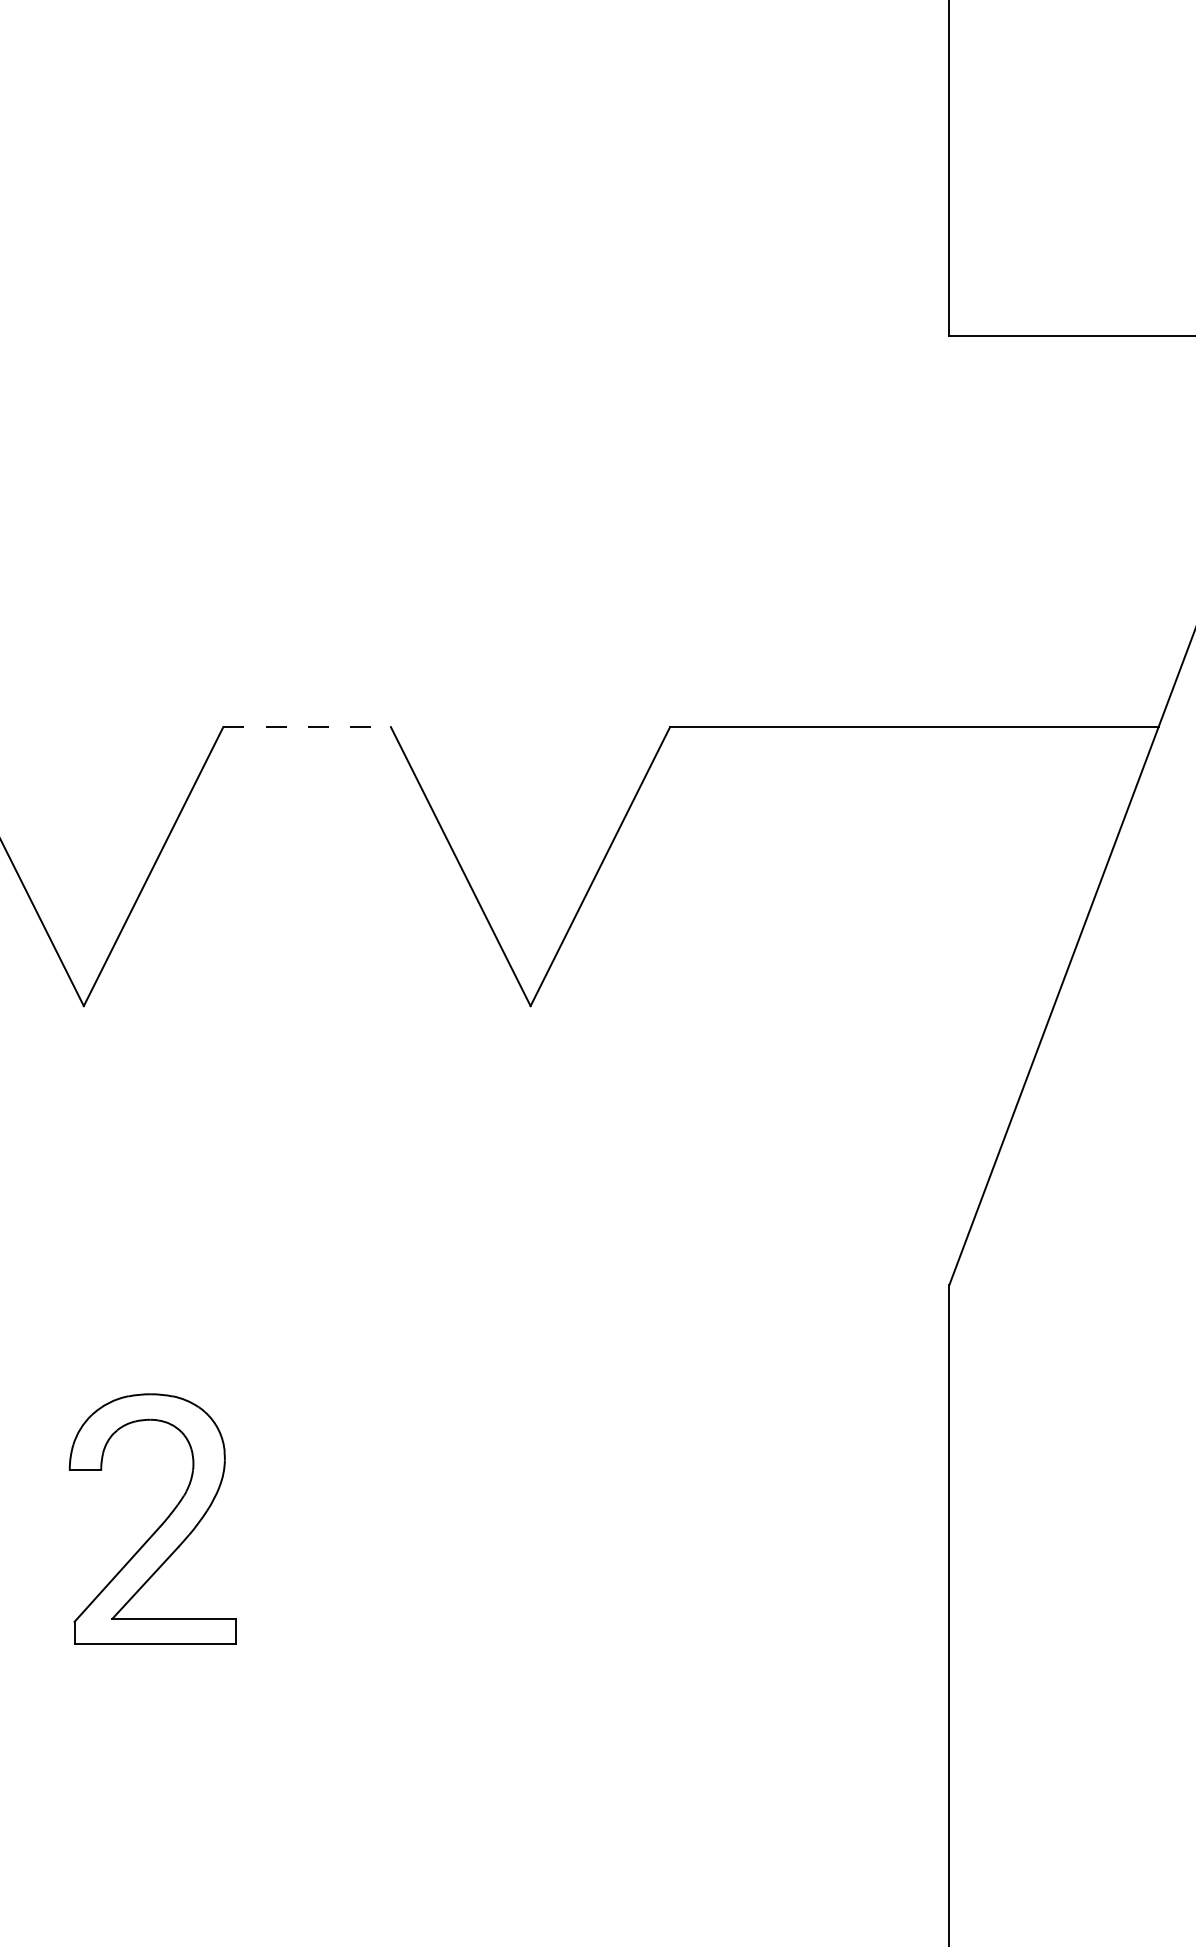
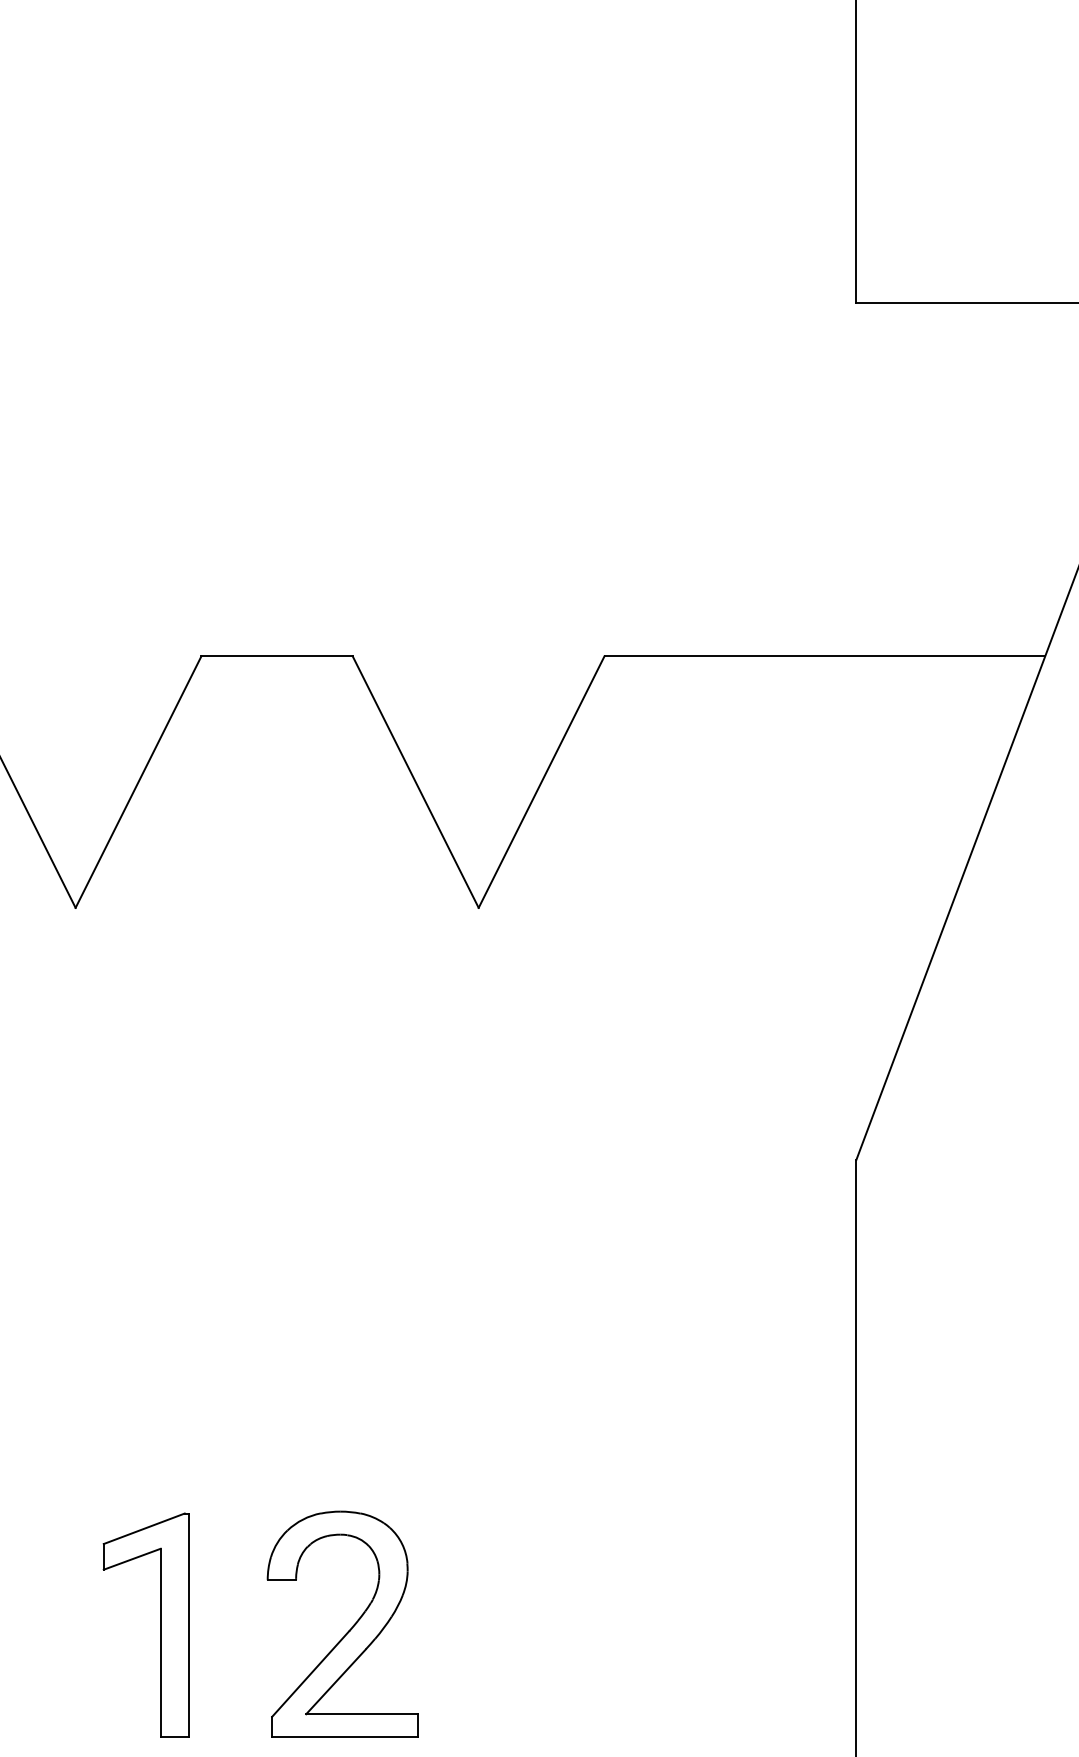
line: (307, 726) -> (277, 655), dashed -> solid
part: (159, 1525) -> (348, 1630), moved
part: (177, 1800) -> (160, 1624), added

